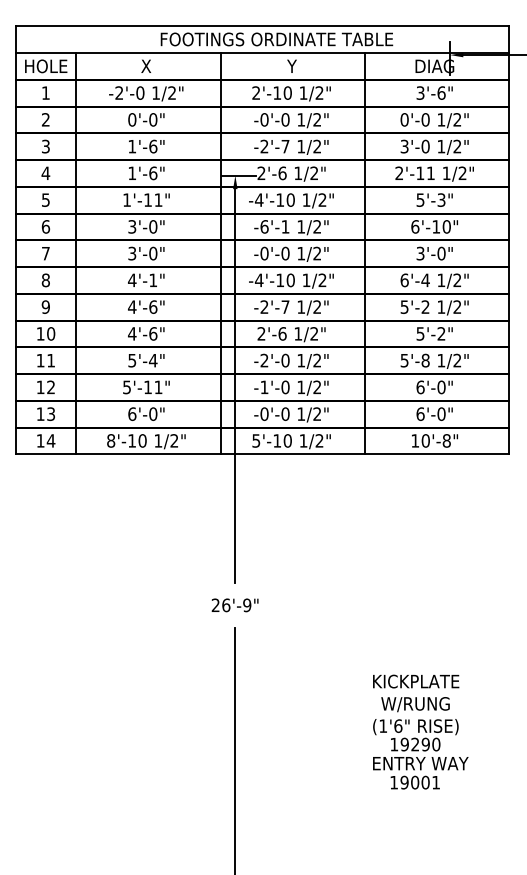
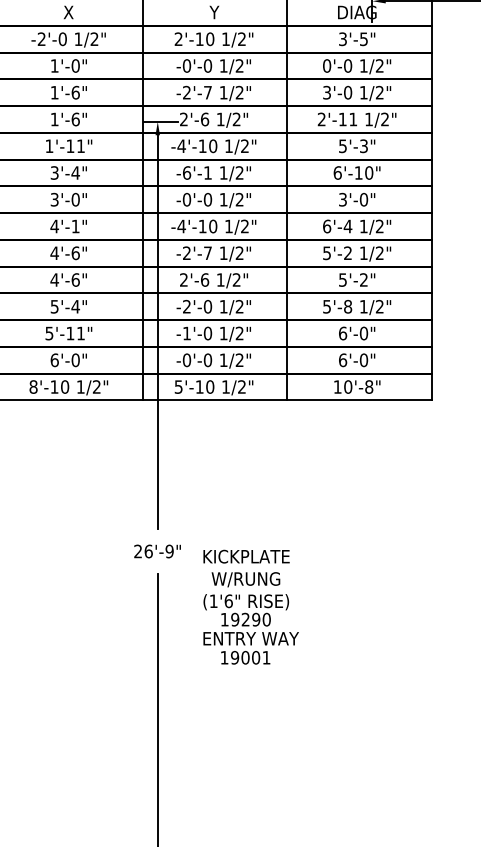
text: (441, 92) -> (363, 38), 3'-6" -> 3'-5"
text: (132, 119) -> (54, 65), 0'-0" -> 1'-0"
text: (152, 226) -> (74, 172), 3'-0" -> 3'-4"
text: (420, 731) -> (250, 606), moved

